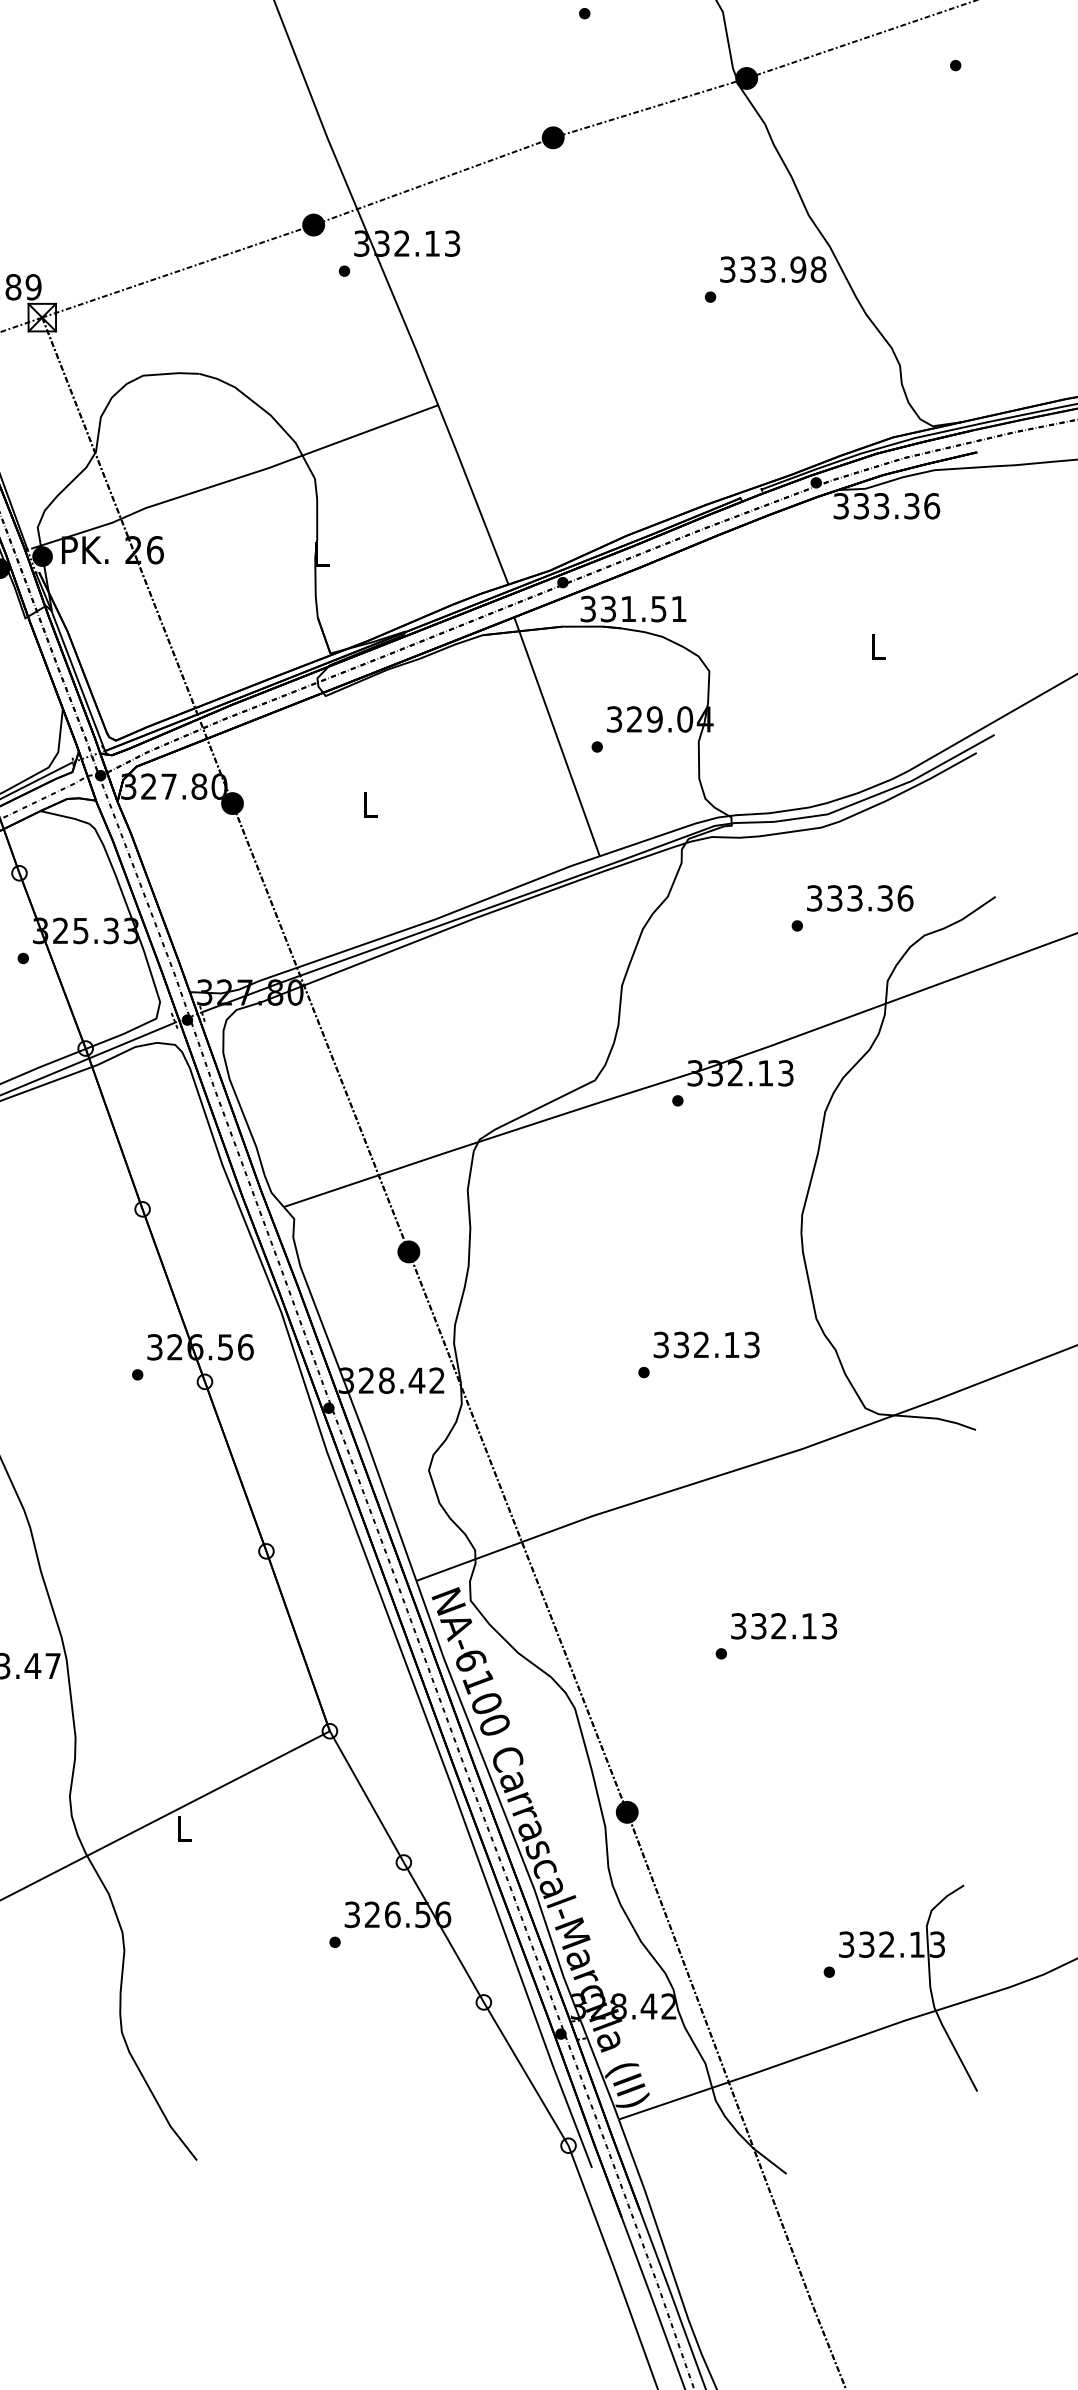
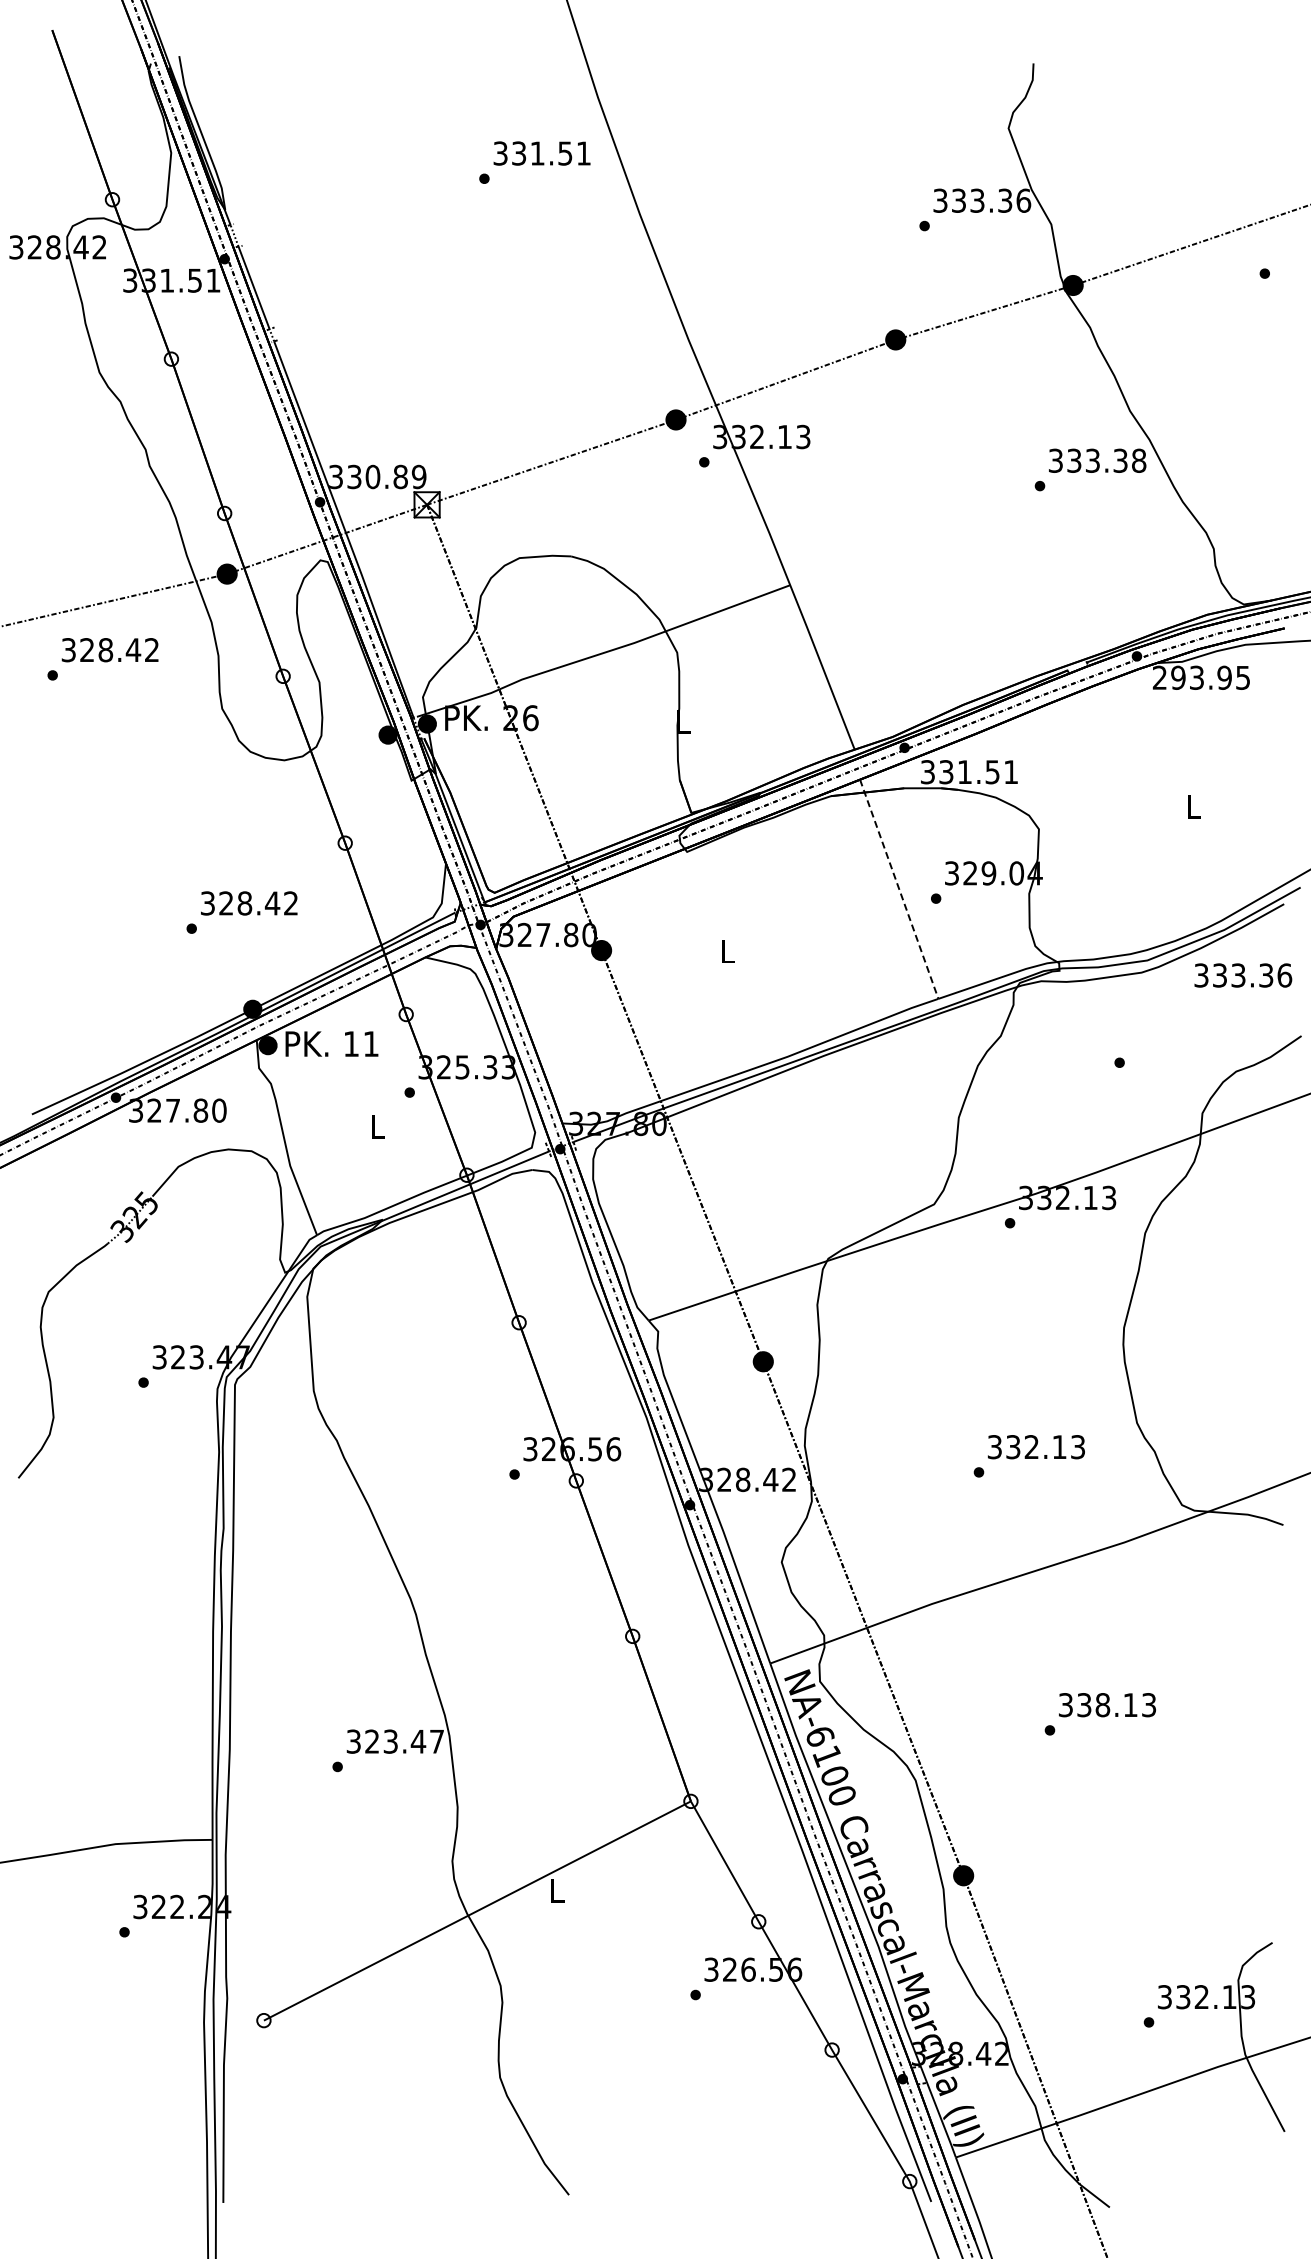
text: (798, 269) -> (1120, 460), 333.98 -> 333.38
text: (886, 505) -> (1201, 677), 333.36 -> 293.95
line: (557, 737) -> (899, 889), solid -> dashed
text: (860, 898) -> (1243, 975), moved
text: (778, 1626) -> (1102, 1705), 332.13 -> 338.13

